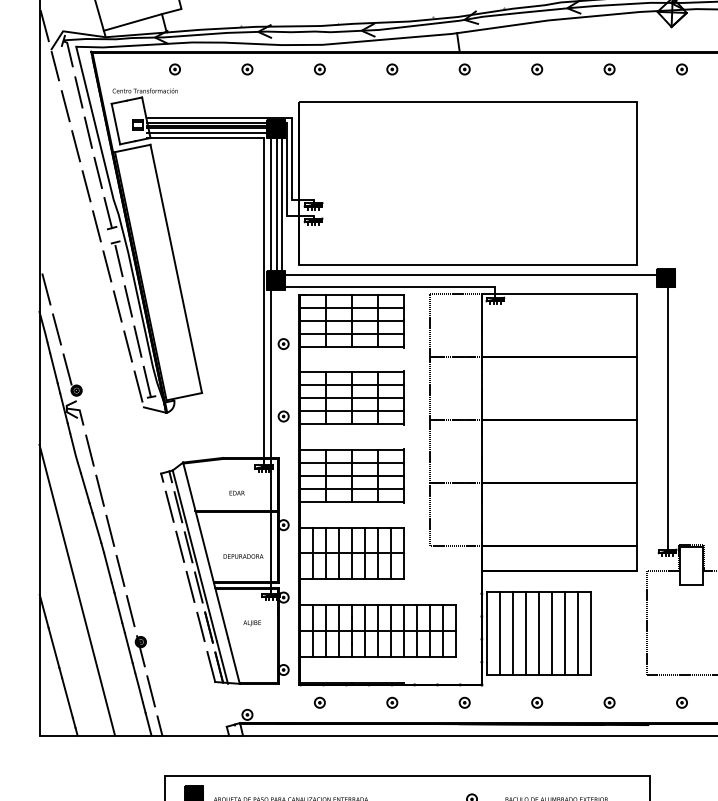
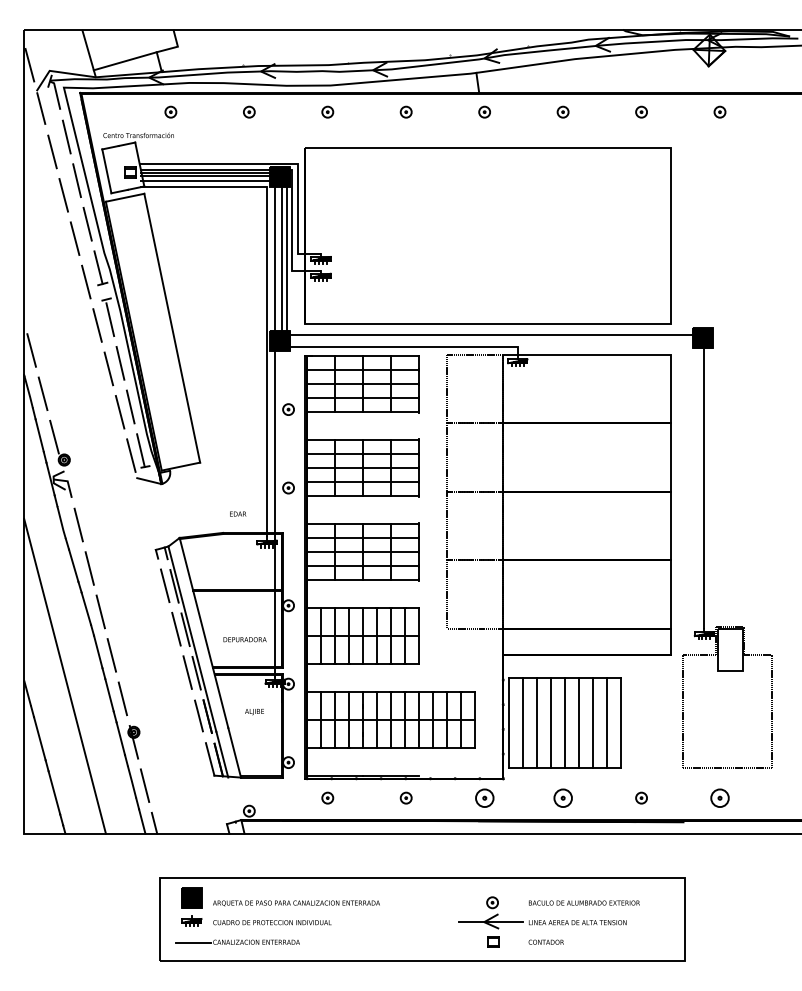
text: (237, 492) -> (238, 513), moved
part: (464, 702) -> (484, 797), size x1.6
part: (536, 702) -> (562, 797), size x1.6
part: (681, 702) -> (719, 797), size x1.6

